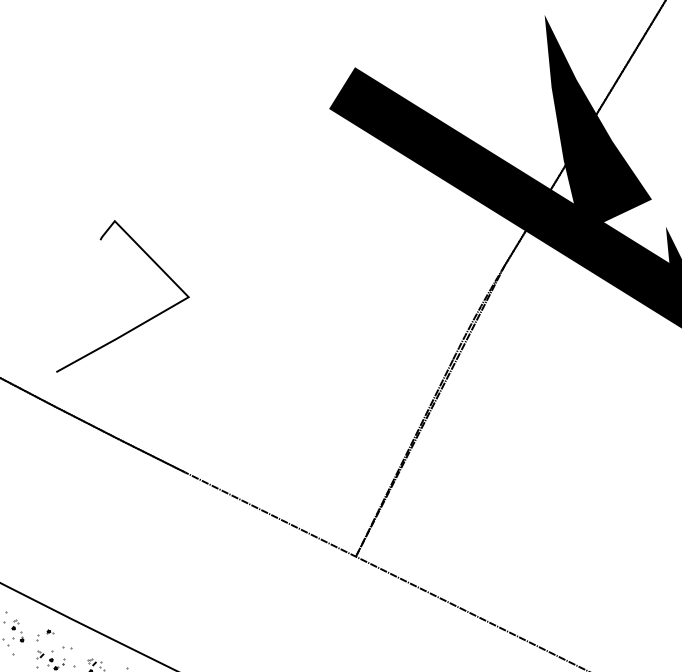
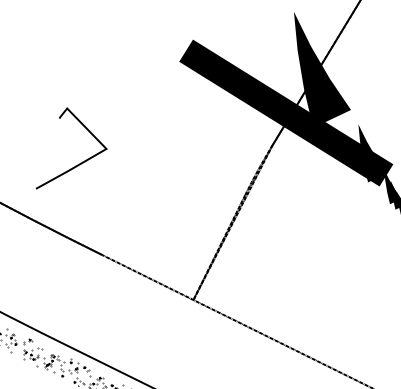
curve: (139, 322) -> (80, 162), moved

